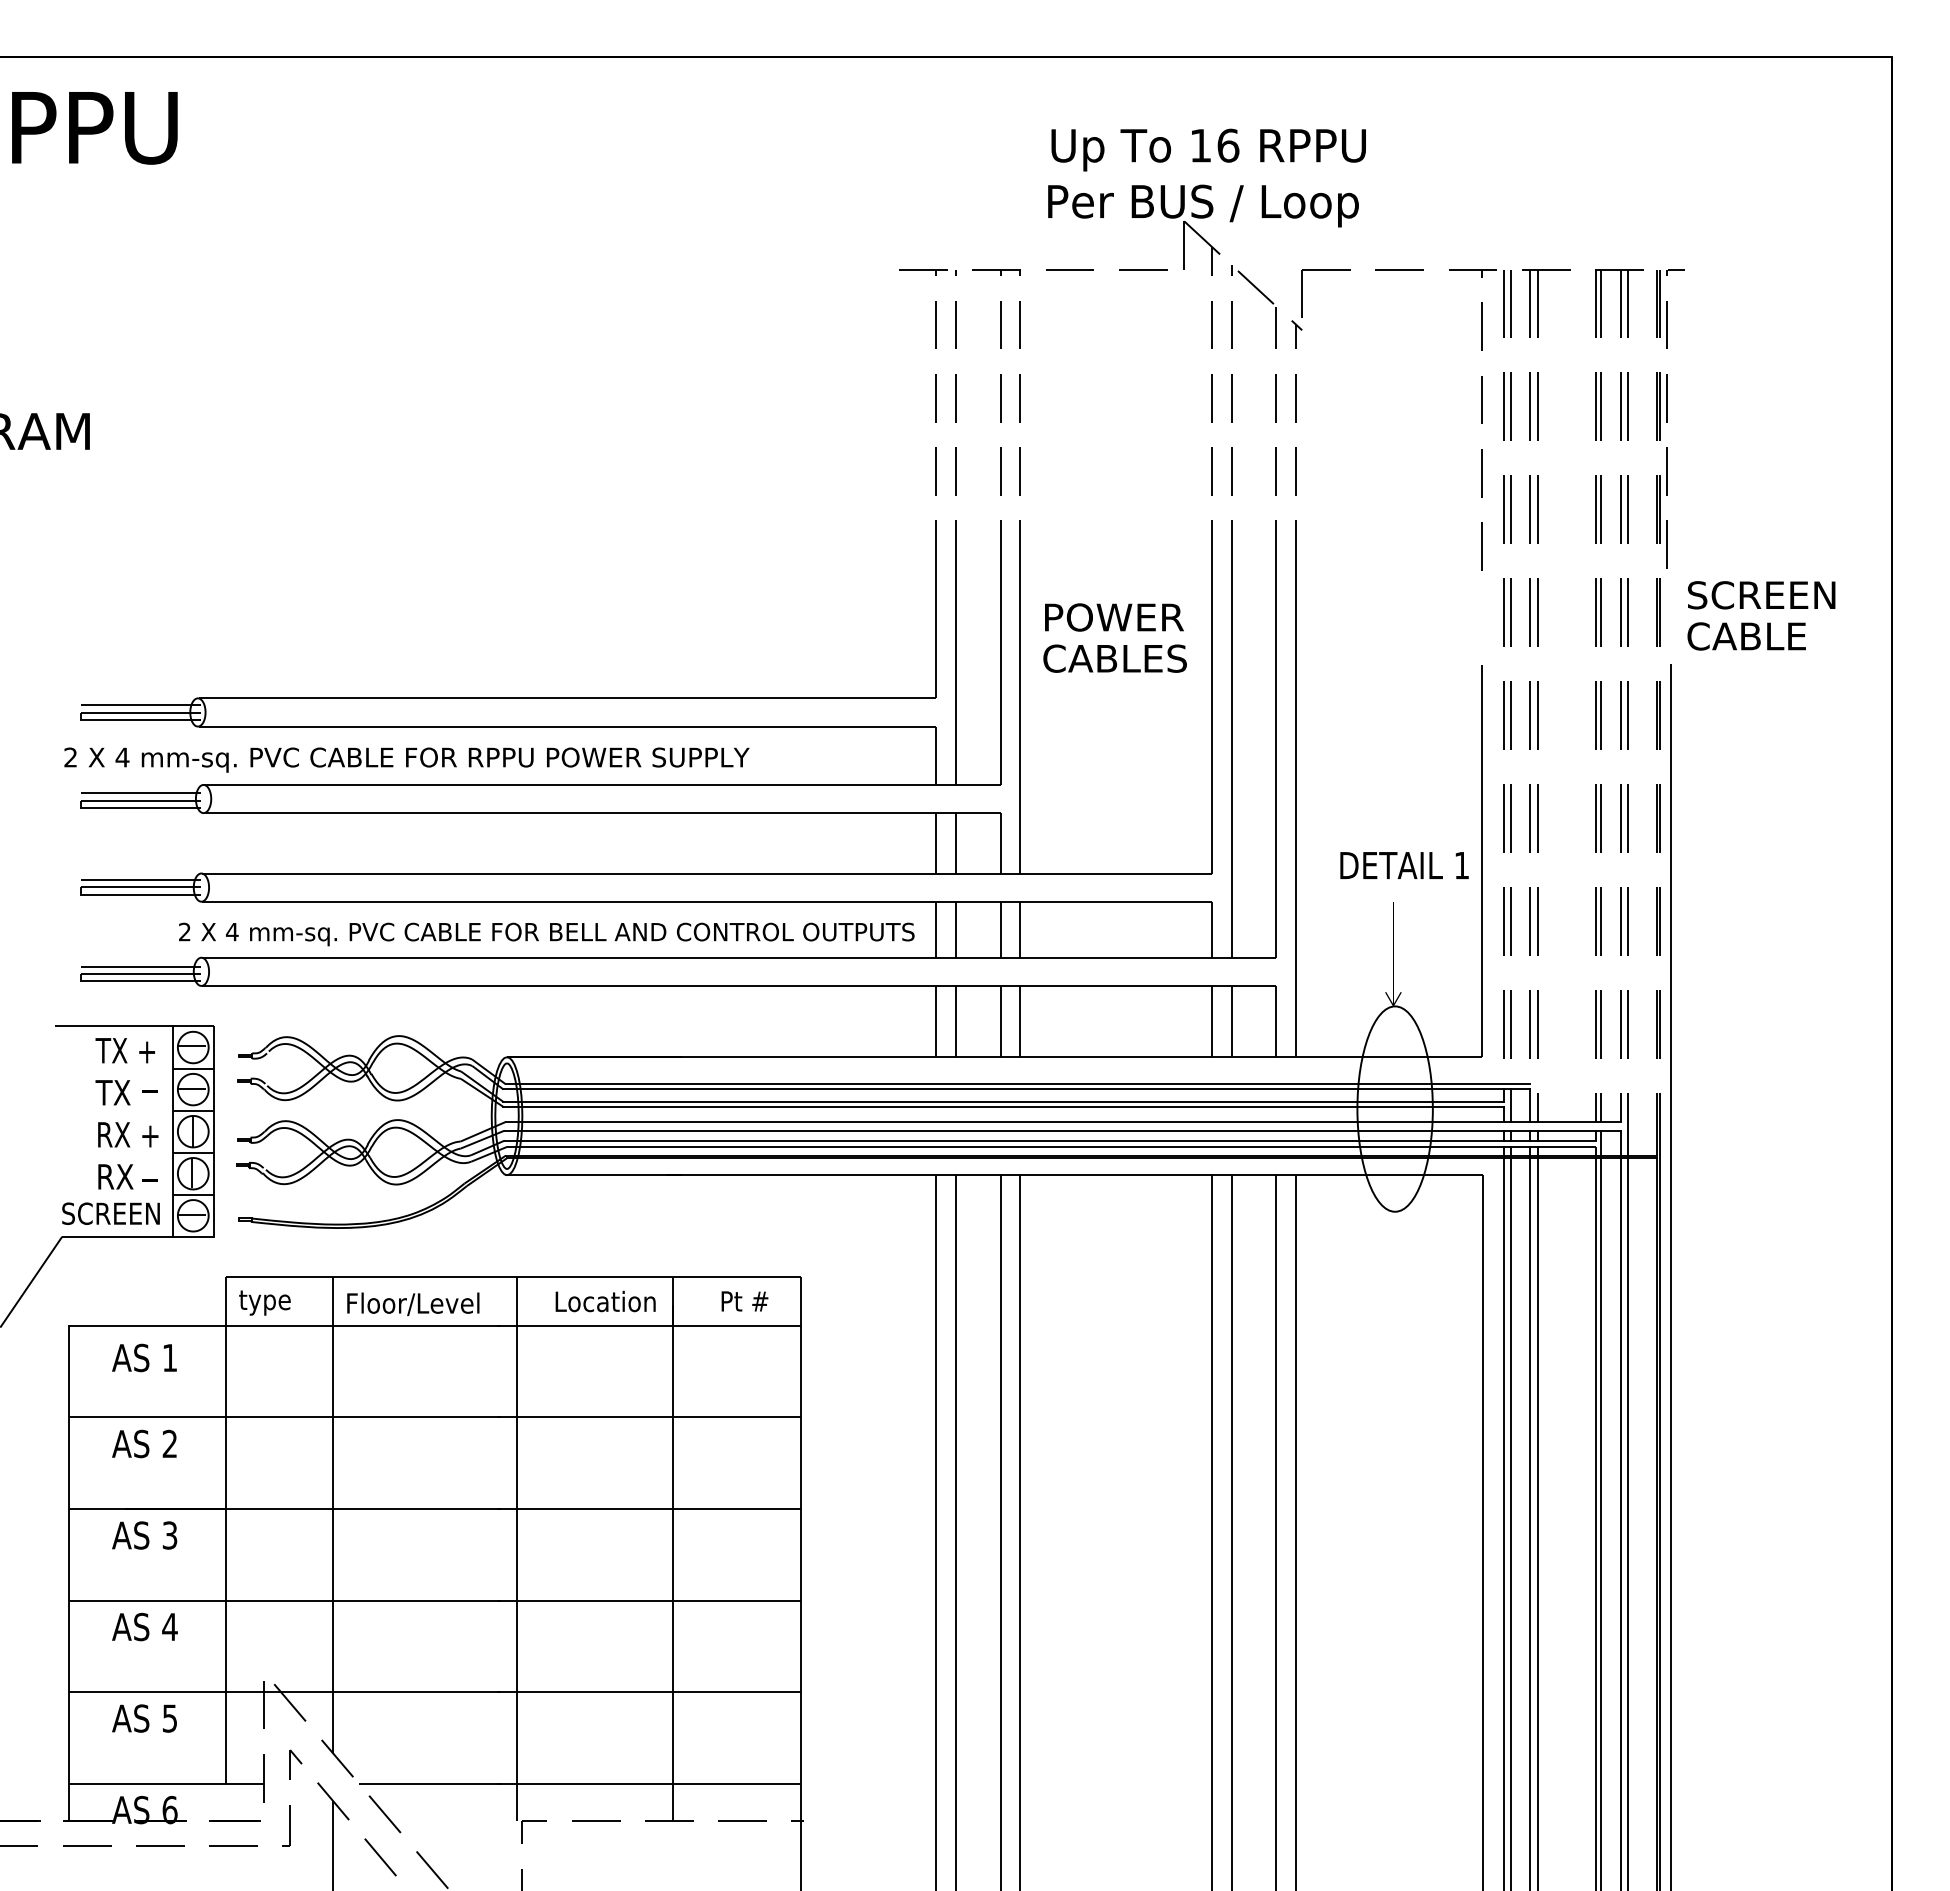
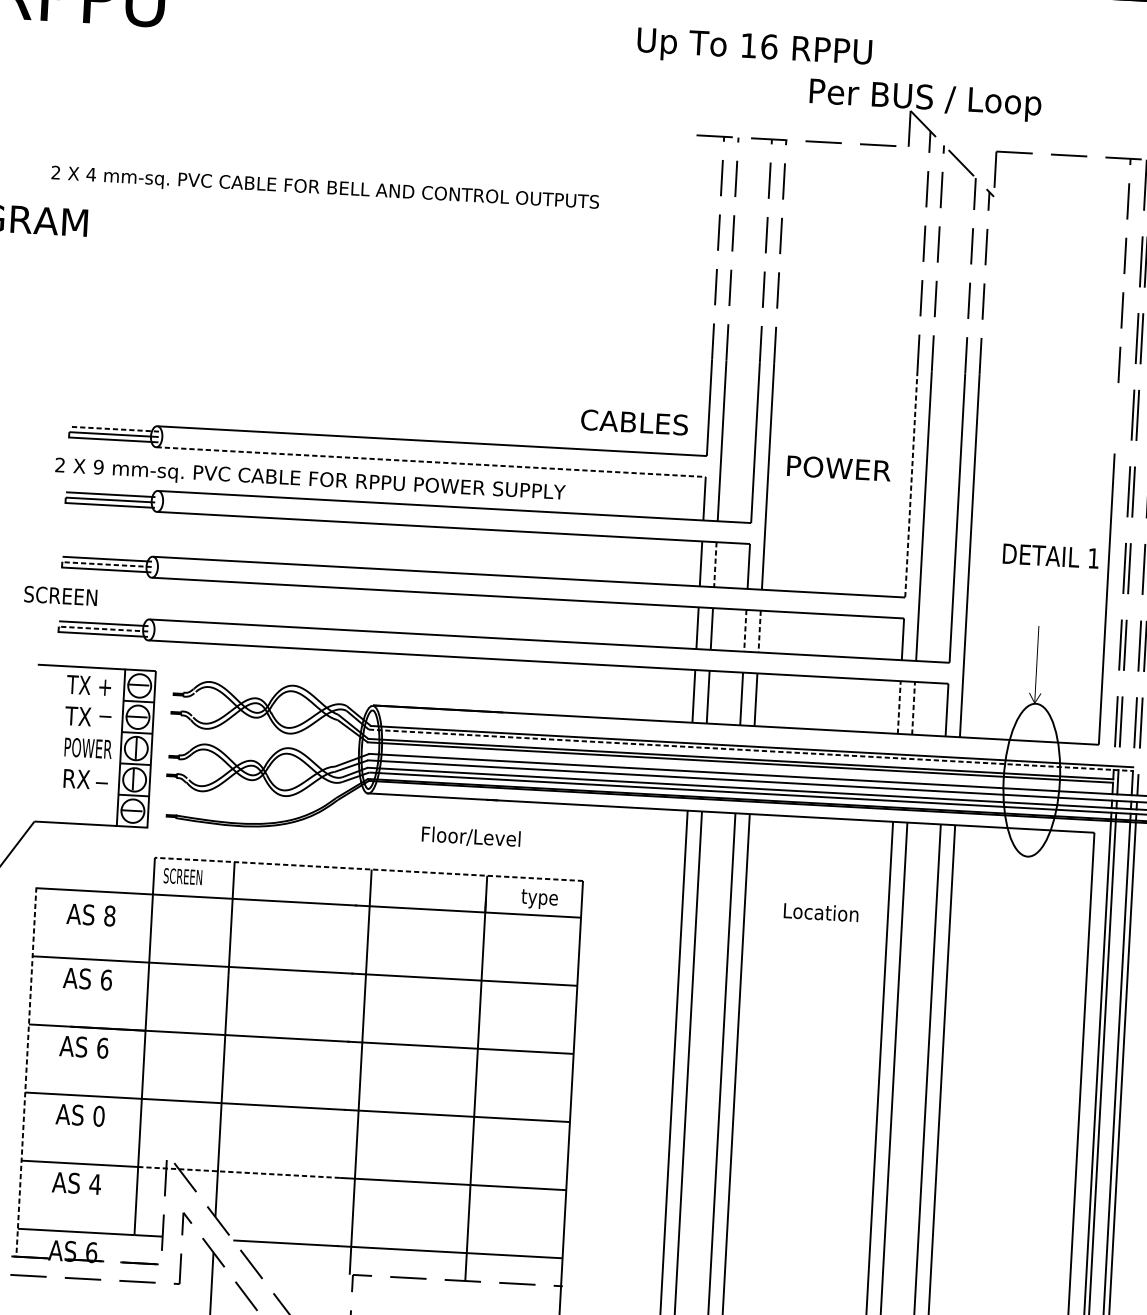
text: (1208, 149) -> (754, 48), moved
text: (1114, 617) -> (839, 468), moved
text: (1114, 658) -> (634, 422), moved
line: (140, 705) -> (114, 429), solid -> dashed
line: (1212, 721) -> (911, 484), solid -> dashed
line: (567, 726) -> (431, 462), solid -> dashed
text: (122, 757) -> (98, 467), 4 -> 9
line: (955, 843) -> (715, 564), solid -> dashed
text: (1404, 865) -> (1050, 556), moved
line: (140, 887) -> (106, 564), solid -> dashed
line: (1000, 930) -> (745, 631), solid -> dashed
line: (1019, 930) -> (759, 632), solid -> dashed
text: (546, 934) -> (325, 189), moved
line: (140, 974) -> (103, 629), solid -> dashed
line: (1212, 1020) -> (899, 706), solid -> dashed
line: (1231, 1020) -> (913, 707), solid -> dashed
line: (1017, 1089) -> (751, 750), solid -> dashed
text: (128, 1134) -> (88, 748), RX + -> POWER
text: (110, 1213) -> (60, 595), moved
line: (513, 1276) -> (368, 869), solid -> dashed
text: (605, 1301) -> (821, 912), moved
text: (264, 1302) -> (182, 878), type -> SCREEN
text: (413, 1304) -> (471, 837), moved
text: (744, 1304) -> (539, 899), Pt # -> type
text: (169, 1357) -> (109, 915), 1 -> 8
text: (169, 1443) -> (106, 979), 2 -> 6
text: (169, 1535) -> (102, 1048), 3 -> 6
line: (69, 1573) -> (26, 1072), solid -> dashed
text: (169, 1626) -> (98, 1115), 4 -> 0
line: (363, 1692) -> (240, 1172), solid -> dashed
text: (169, 1718) -> (94, 1184), 5 -> 4

